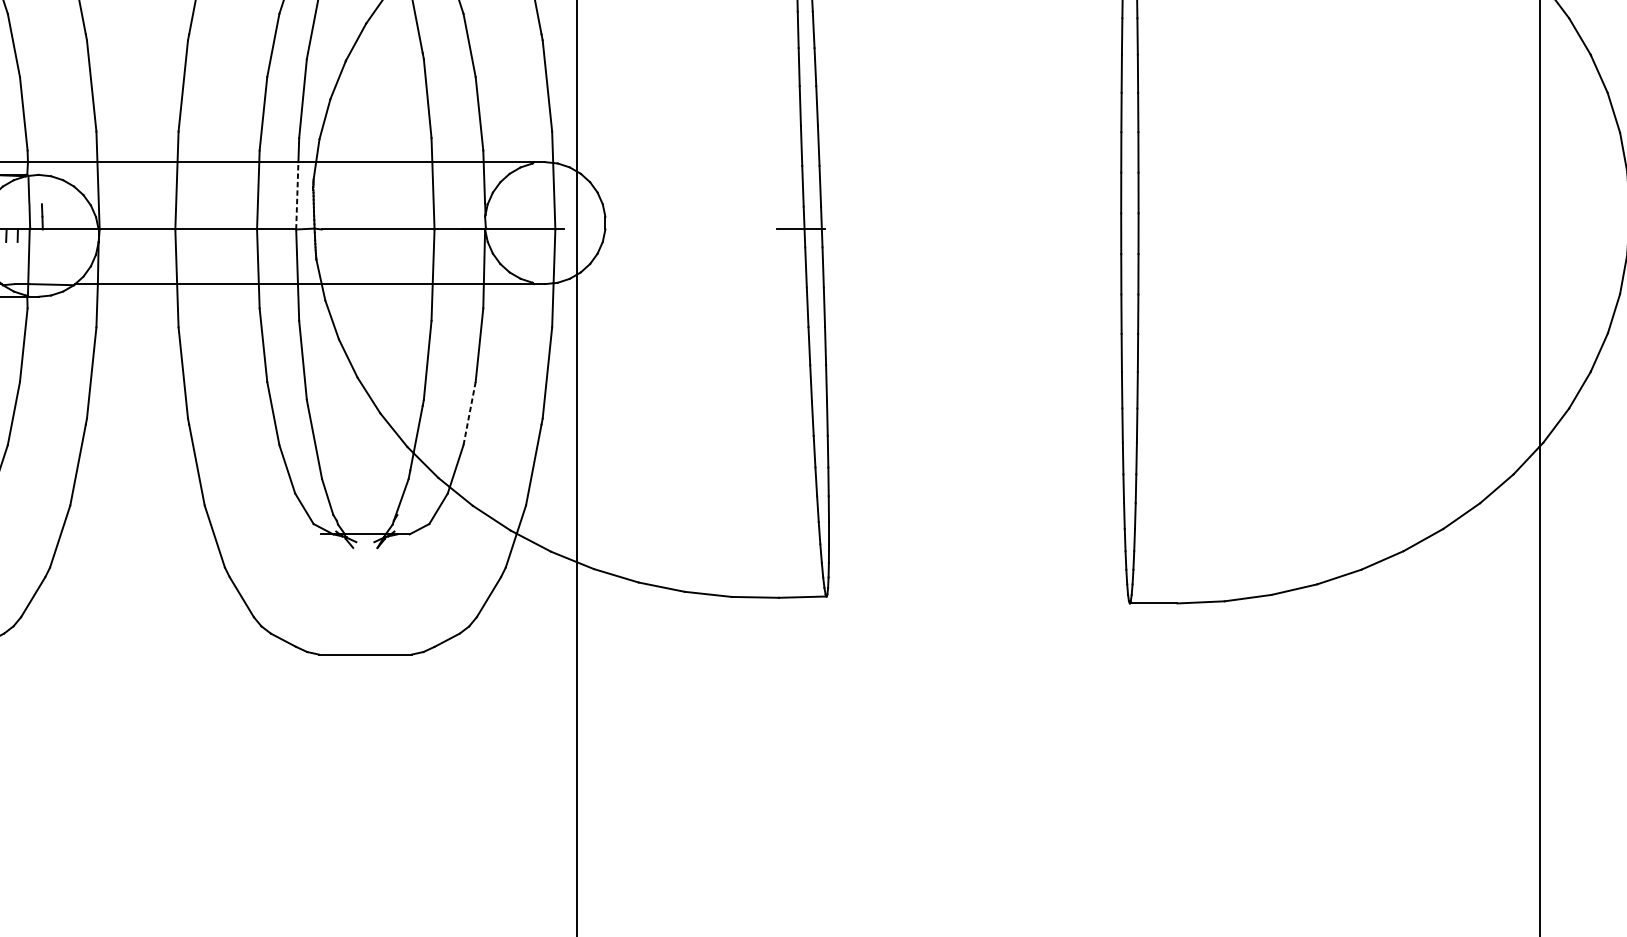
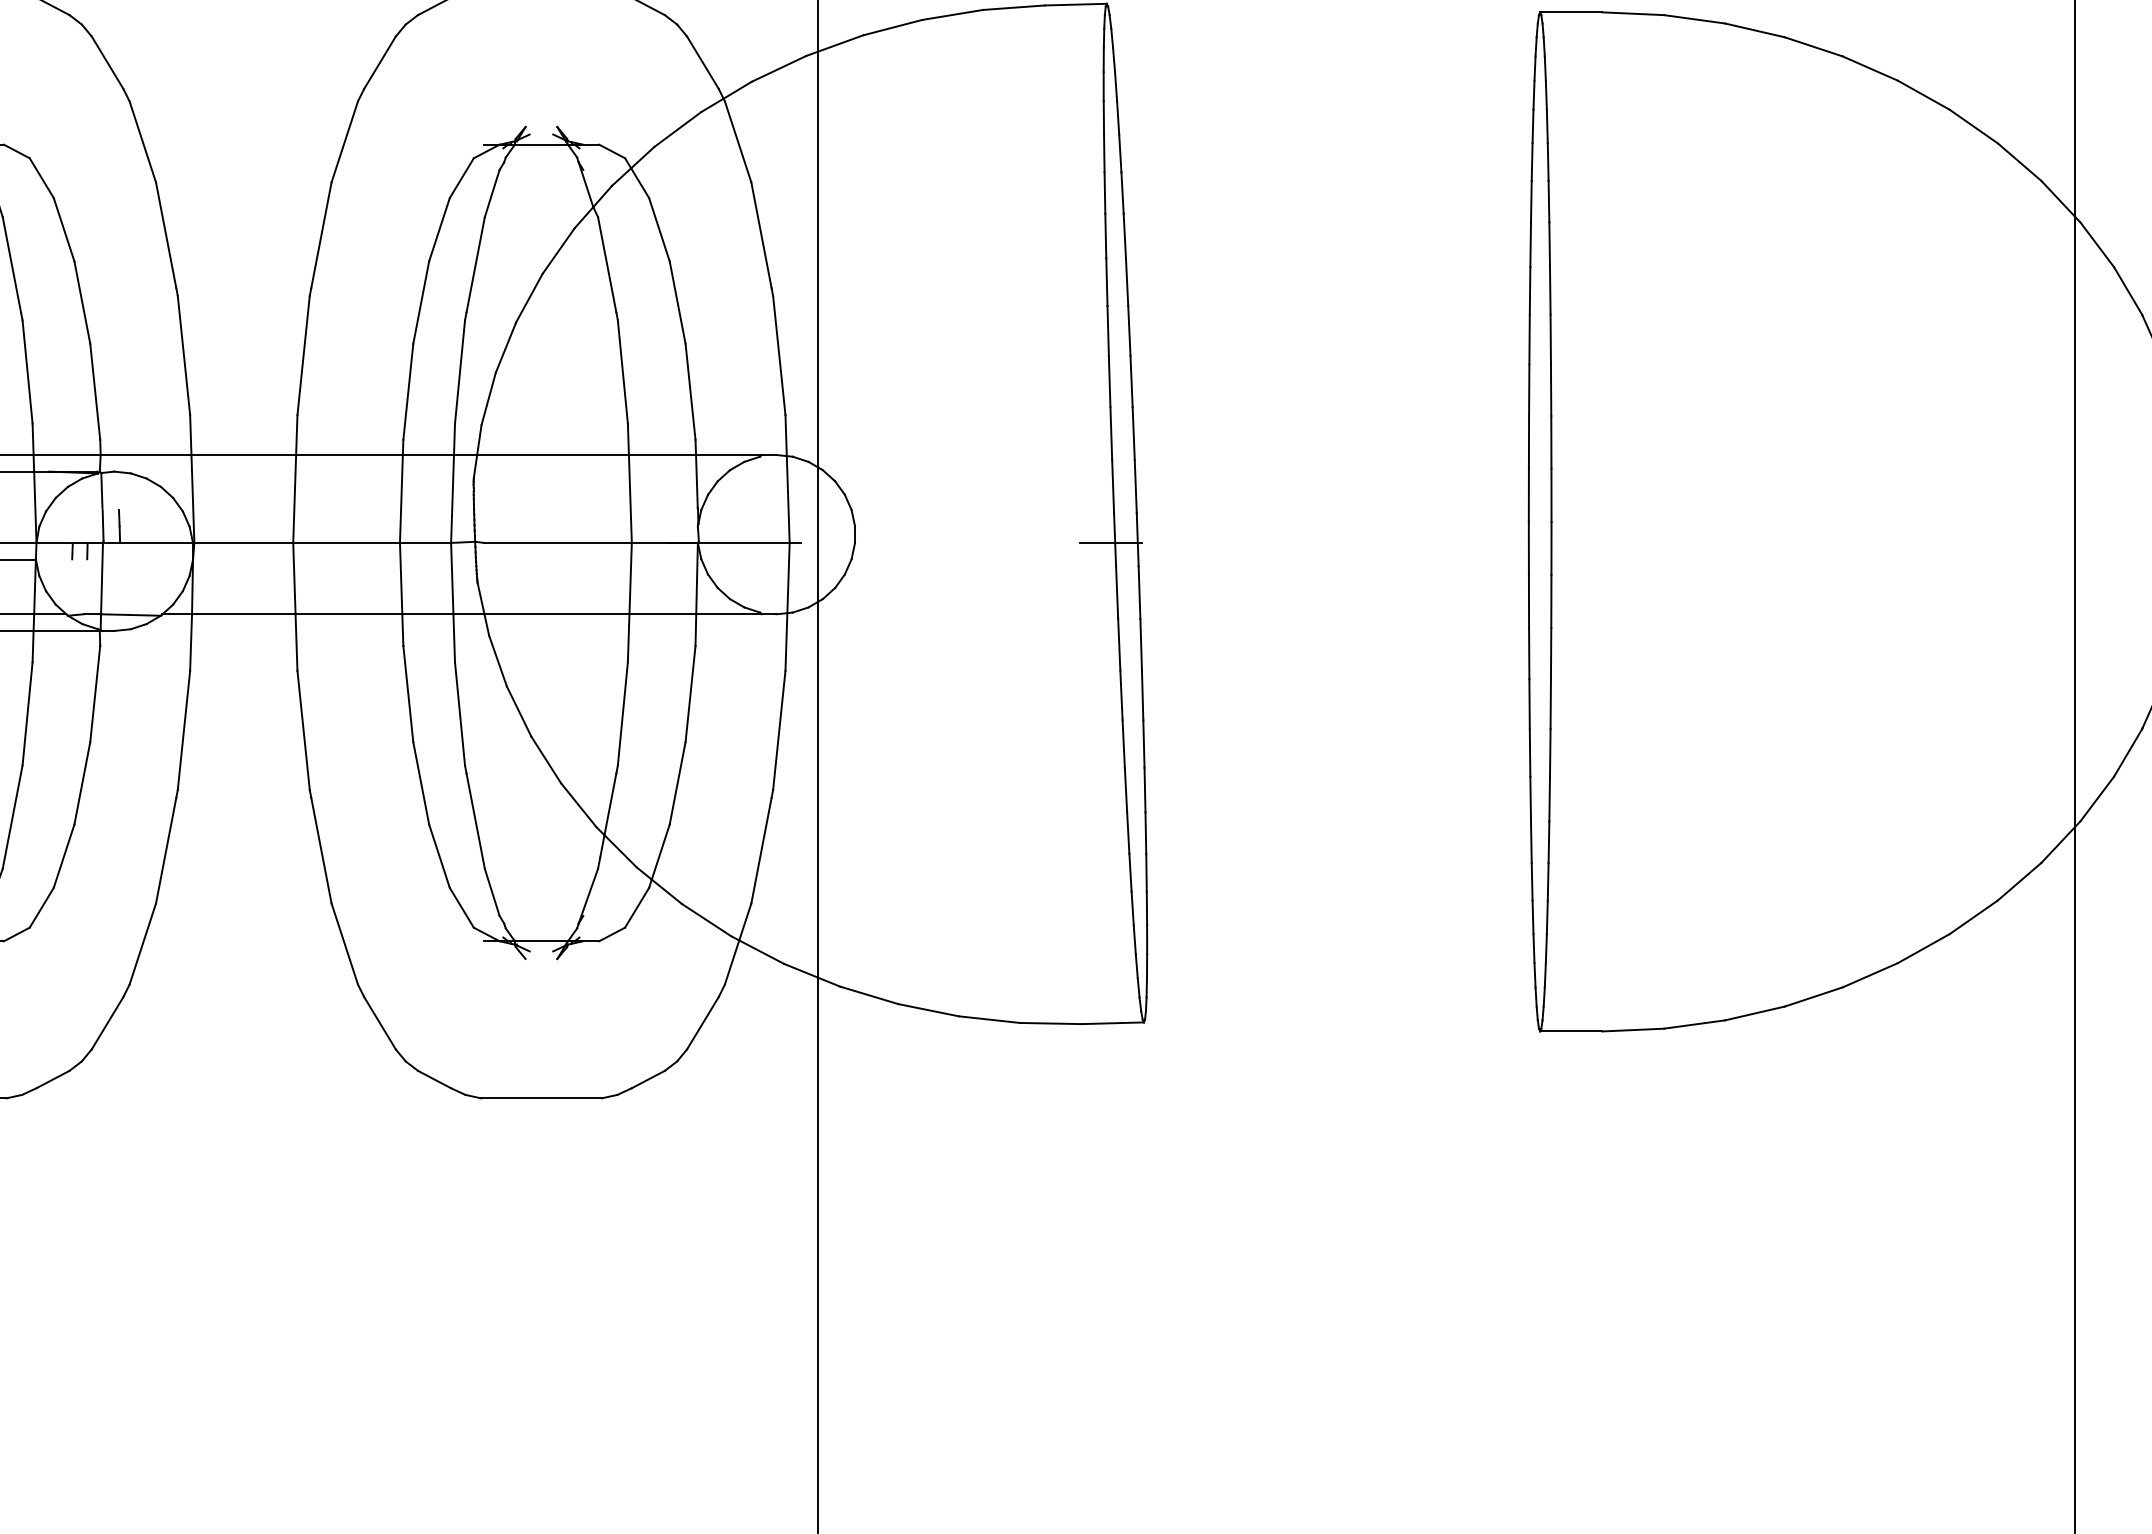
line: (297, 195) -> (452, 498), dashed -> solid
line: (469, 413) -> (677, 783), dashed -> solid

